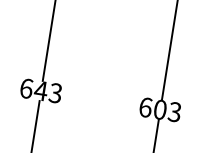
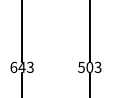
text: (145, 105) -> (81, 66), 603 -> 503

